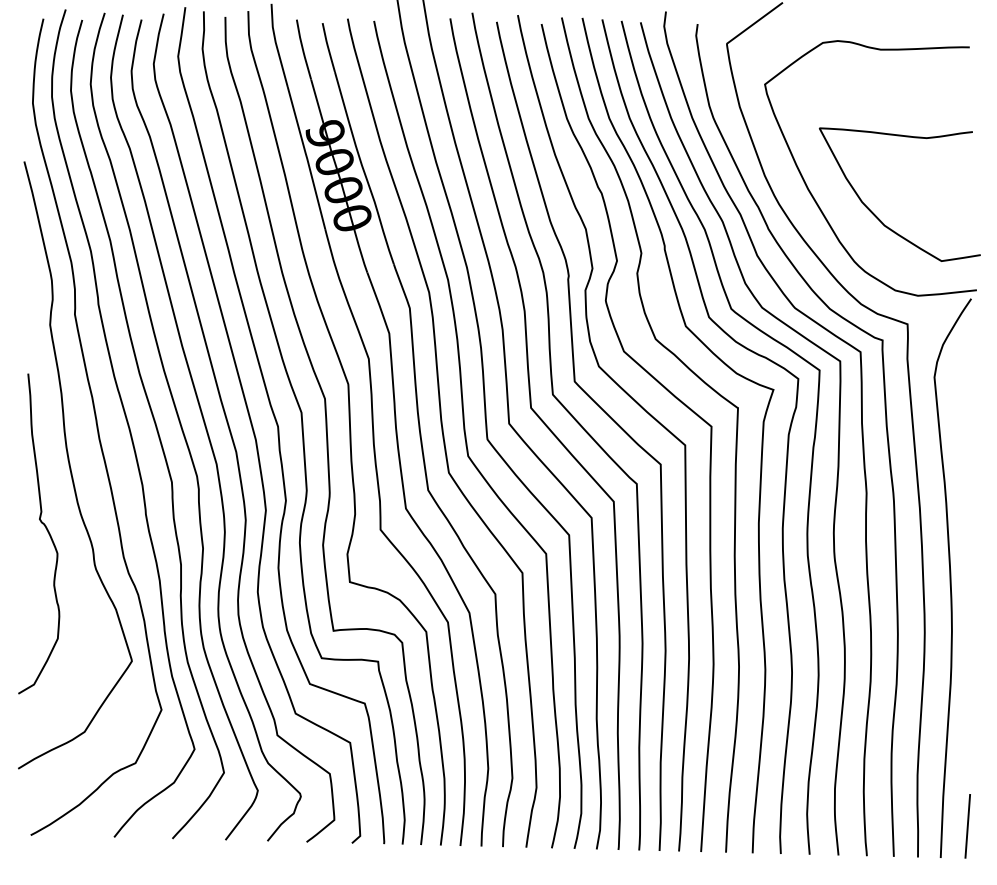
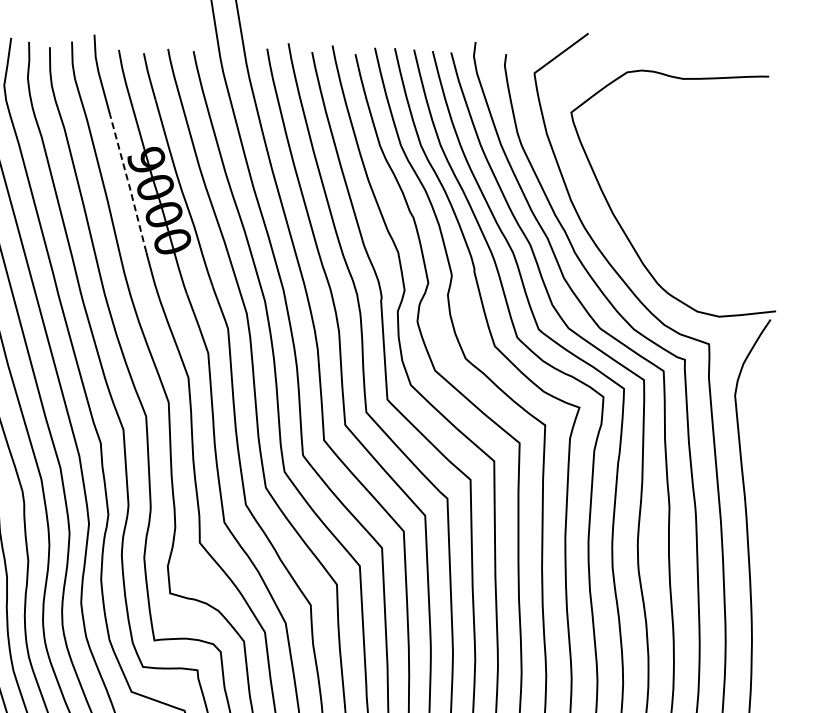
line: (306, 157) -> (128, 183), solid -> dashed
curve: (877, 216) -> (680, 240), removed

